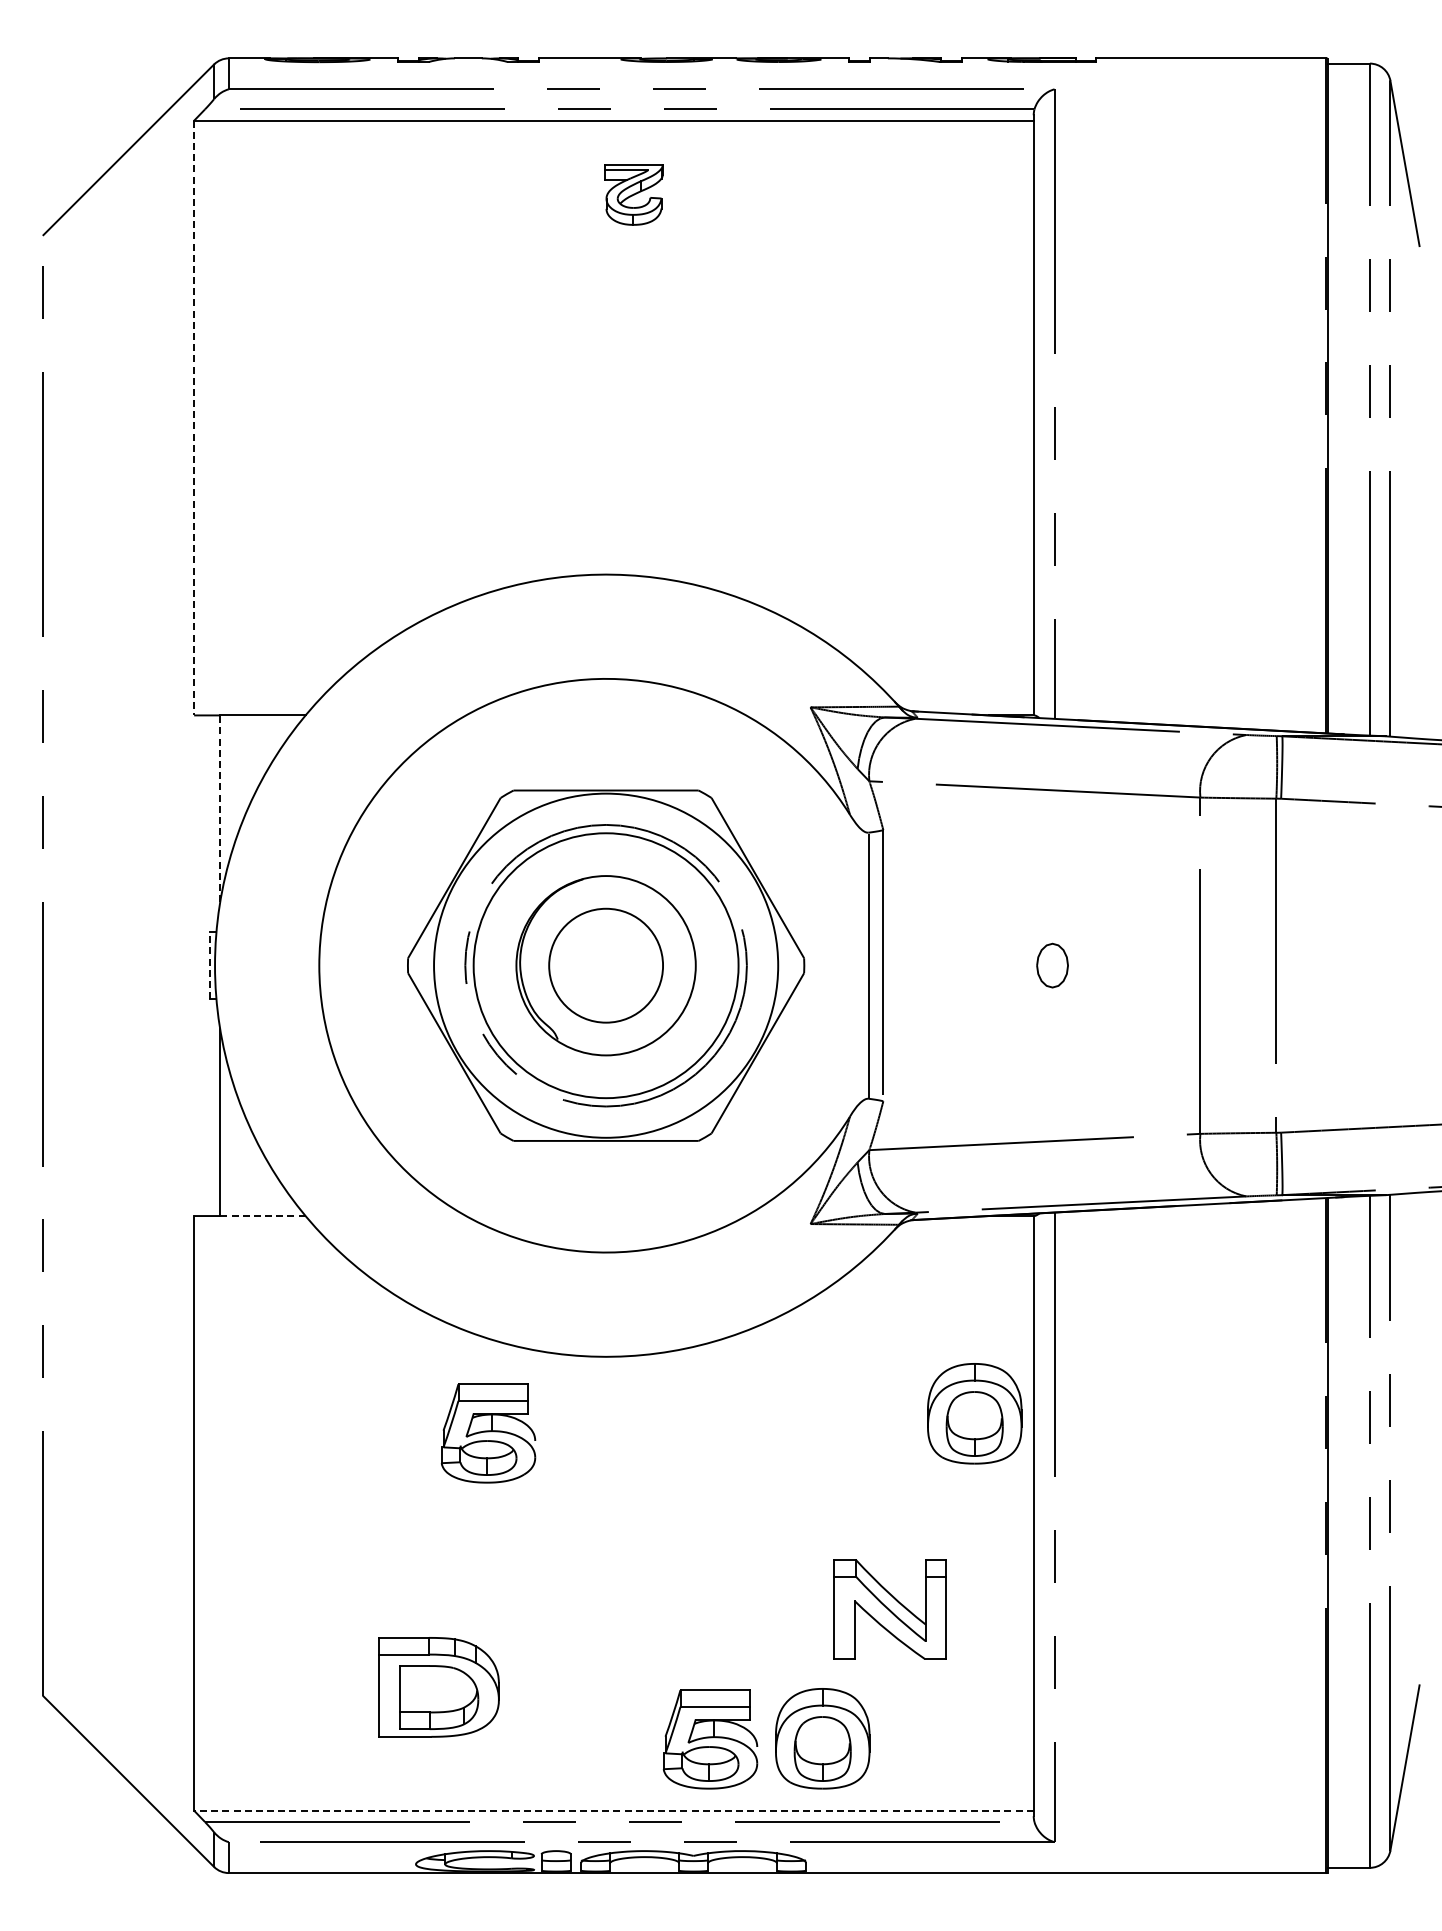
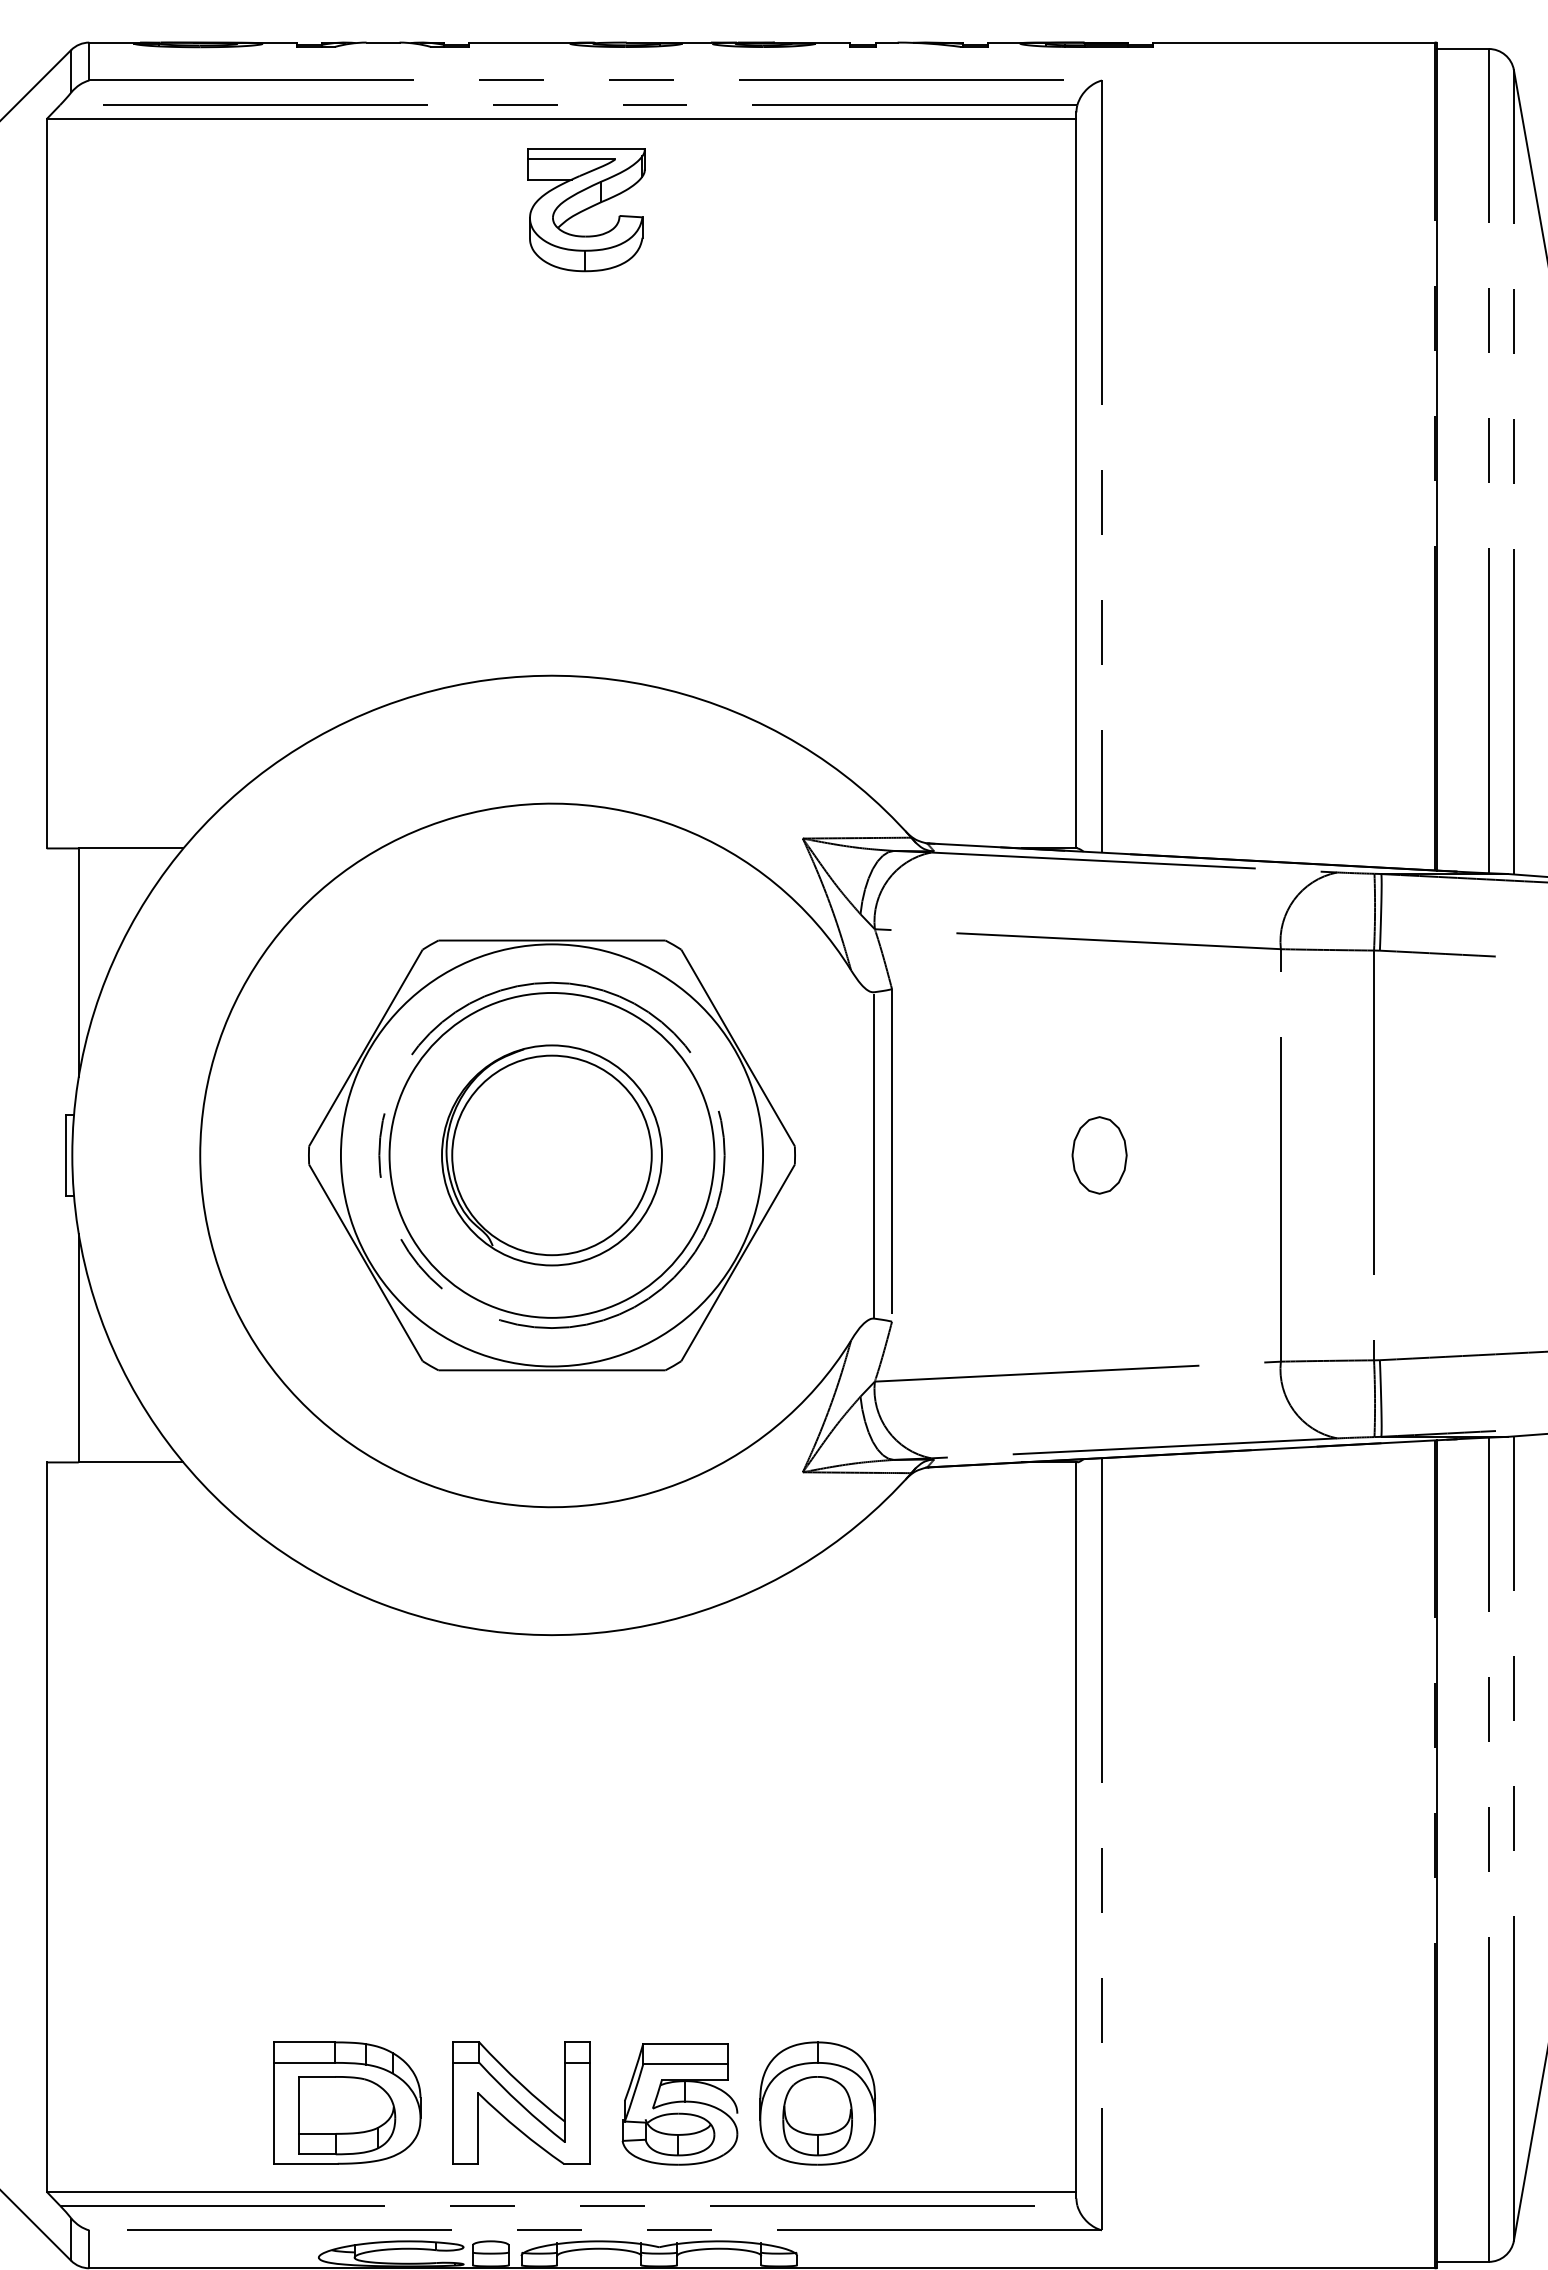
part: (633, 194) -> (585, 209), size x1.67
line: (194, 418) -> (47, 484), dashed -> solid
line: (220, 808) -> (79, 962), dashed -> solid
line: (209, 965) -> (65, 1155), dashed -> solid
circle: (605, 965) -> (551, 1155), size x1.43
part: (1052, 965) -> (1099, 1155), size x1.43
line: (262, 1216) -> (130, 1463), dashed -> solid
part: (974, 1413) -> (1003, 1704), removed
part: (488, 1433) -> (407, 1729), removed
part: (889, 1609) -> (520, 2103), moved
part: (438, 1687) -> (346, 2103), moved
line: (613, 1810) -> (561, 2191), dashed -> solid

